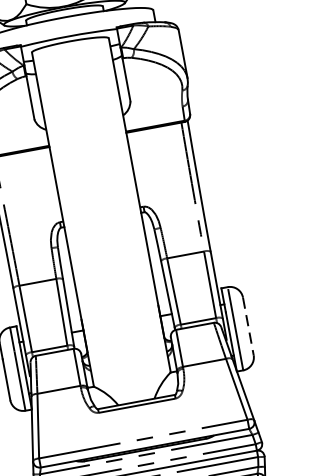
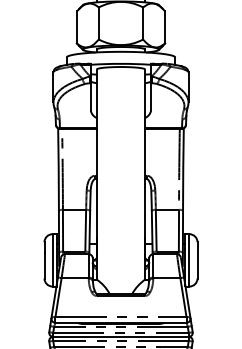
line: (248, 326) -> (197, 260), dashed -> solid

